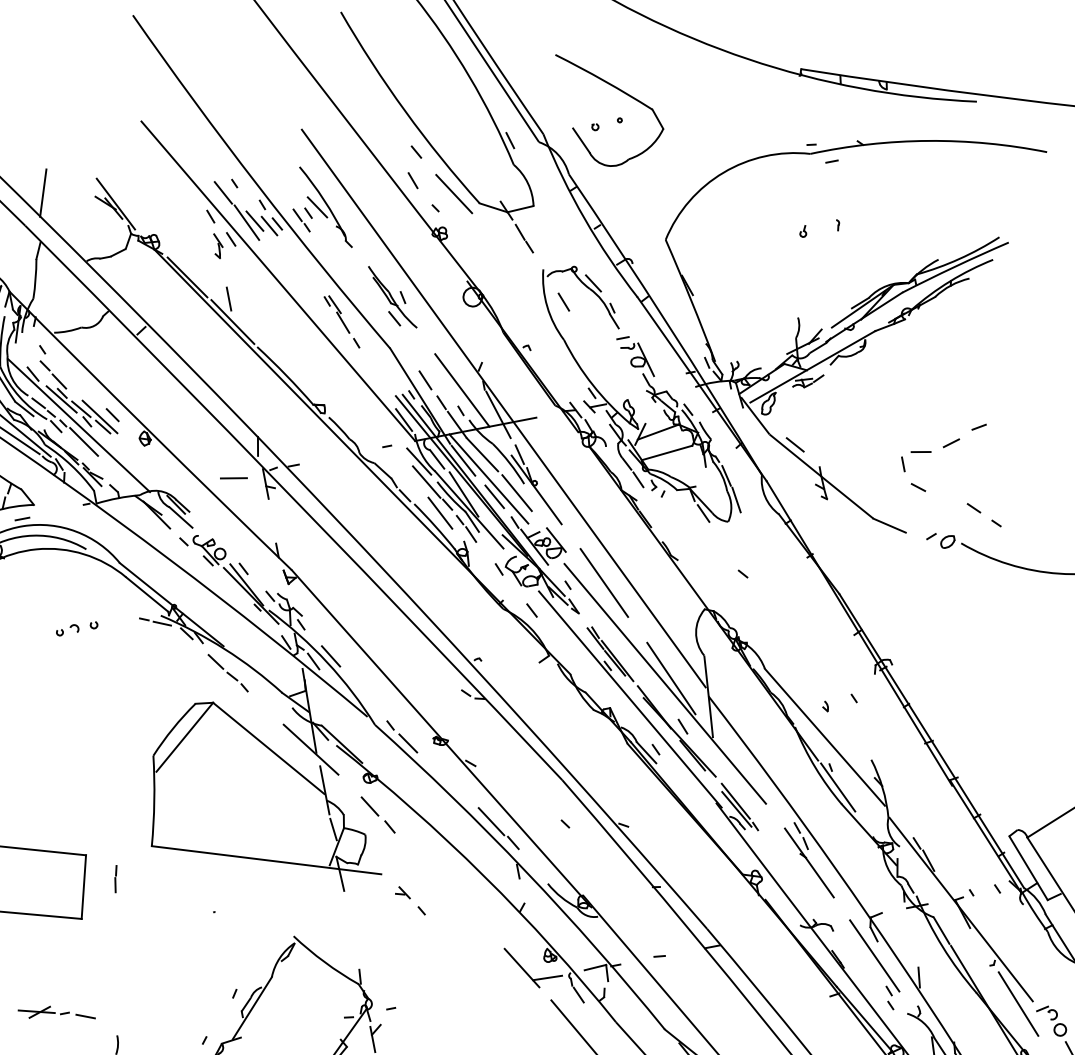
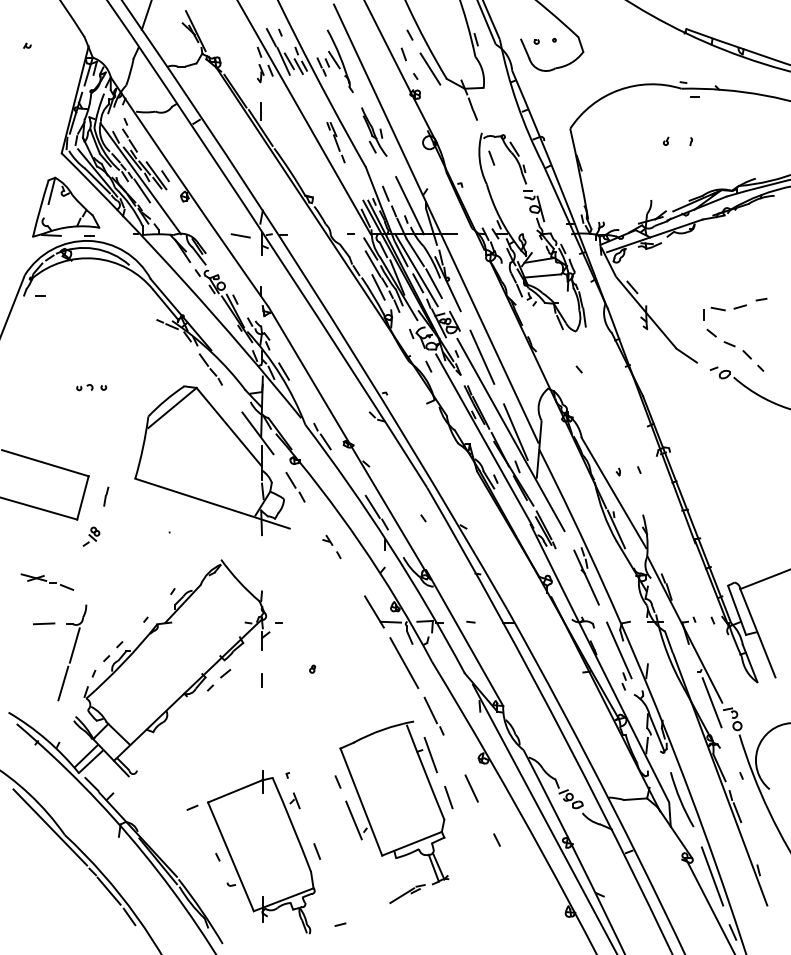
line: (946, 498) -> (729, 344), added
part: (76, 628) -> (91, 387), moved
part: (409, 900) -> (331, 546), moved
part: (106, 938) -> (91, 536), added

